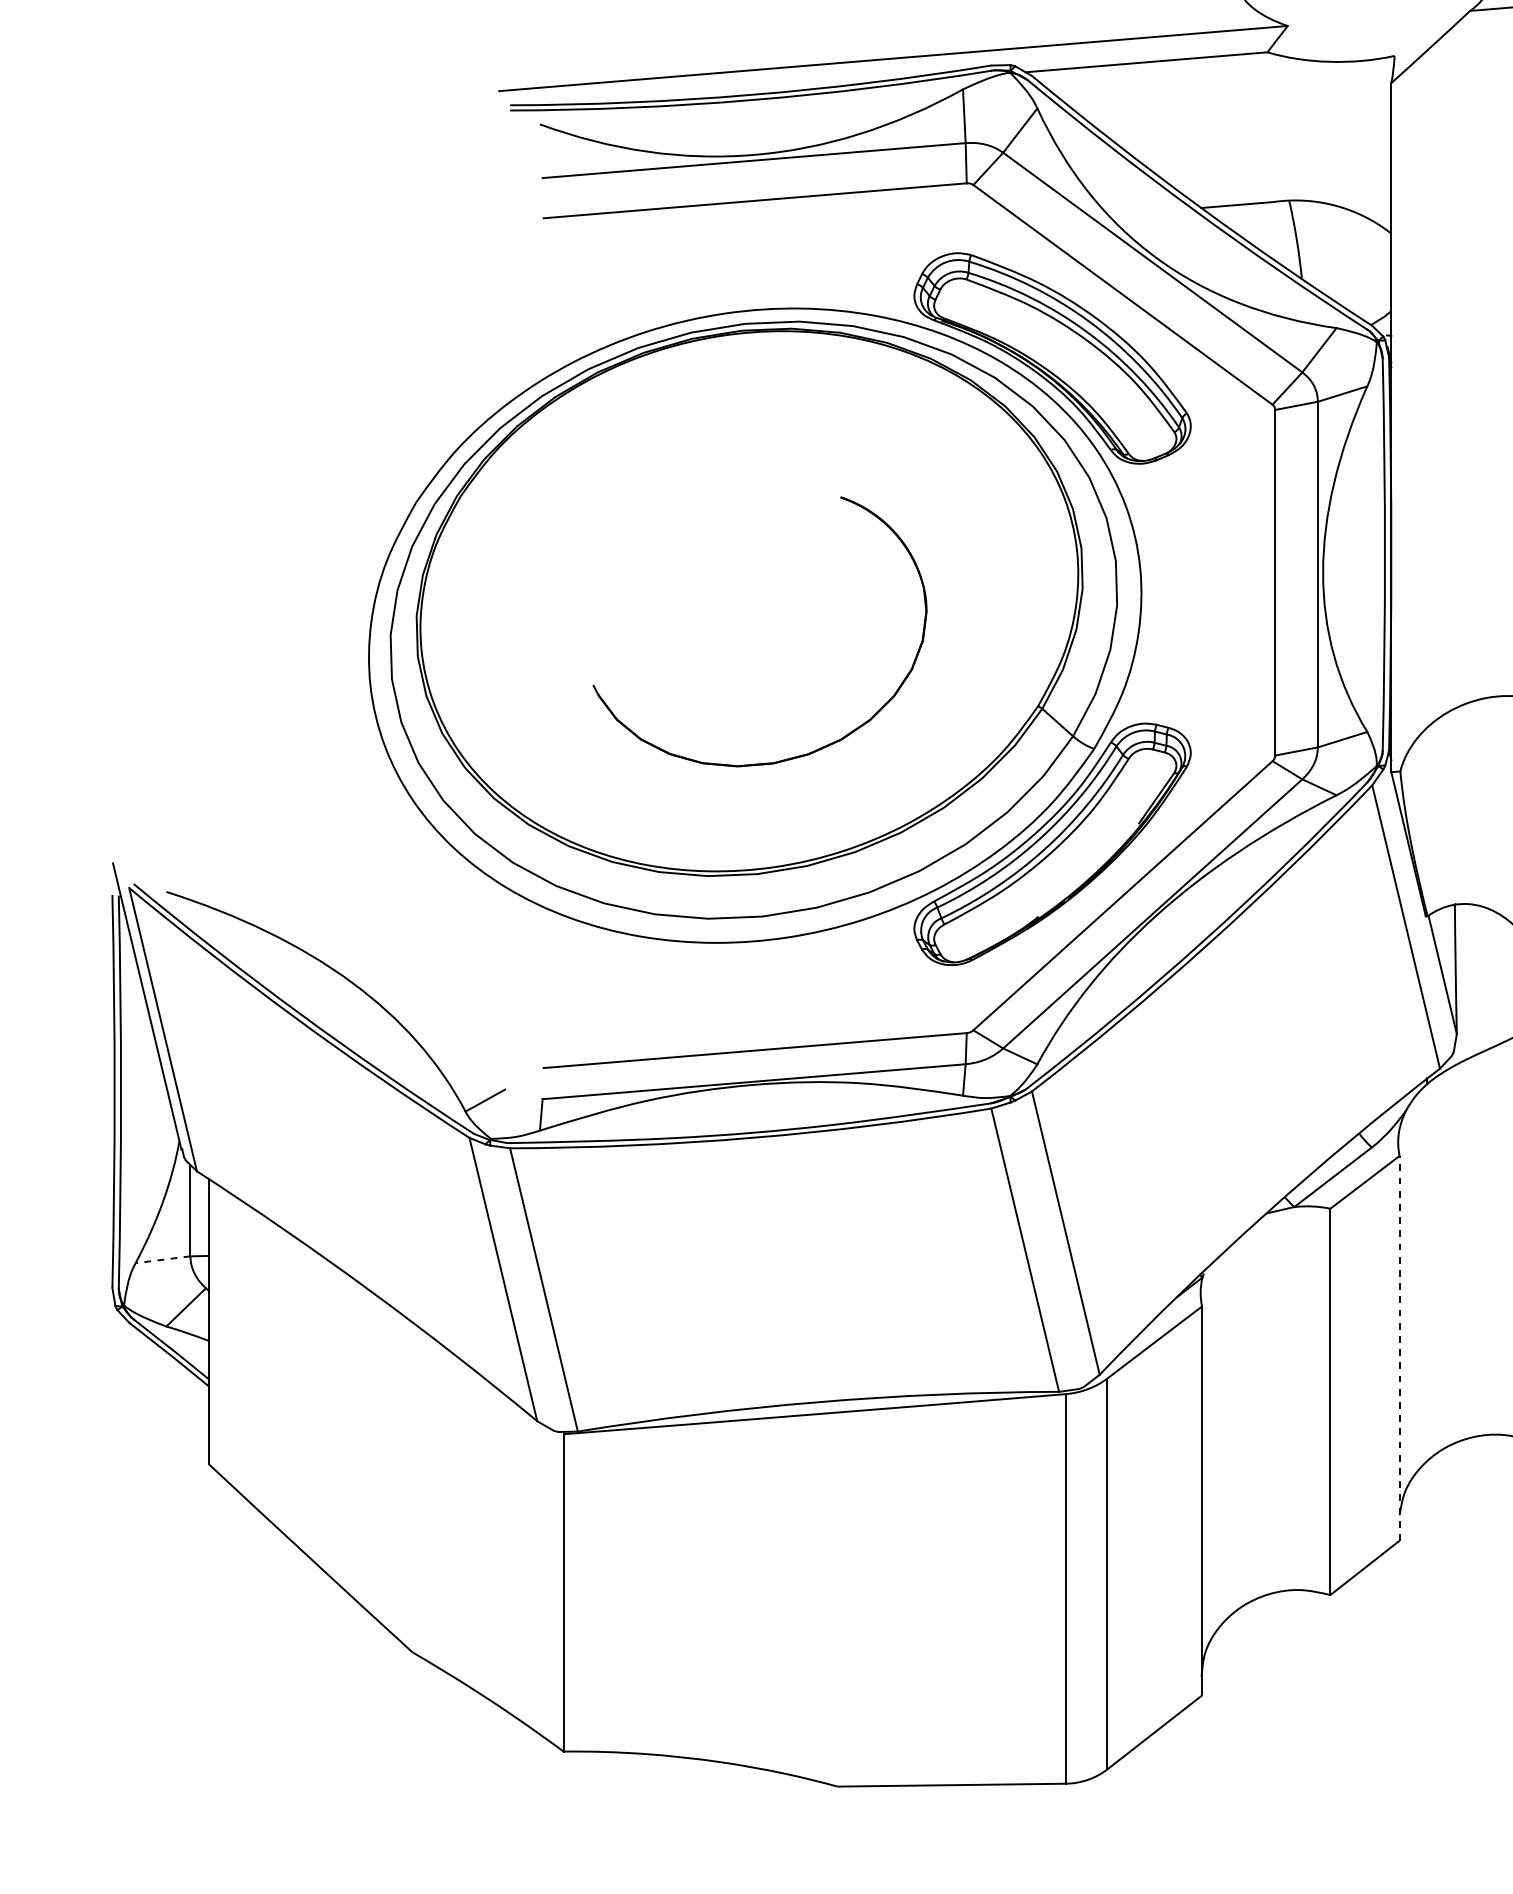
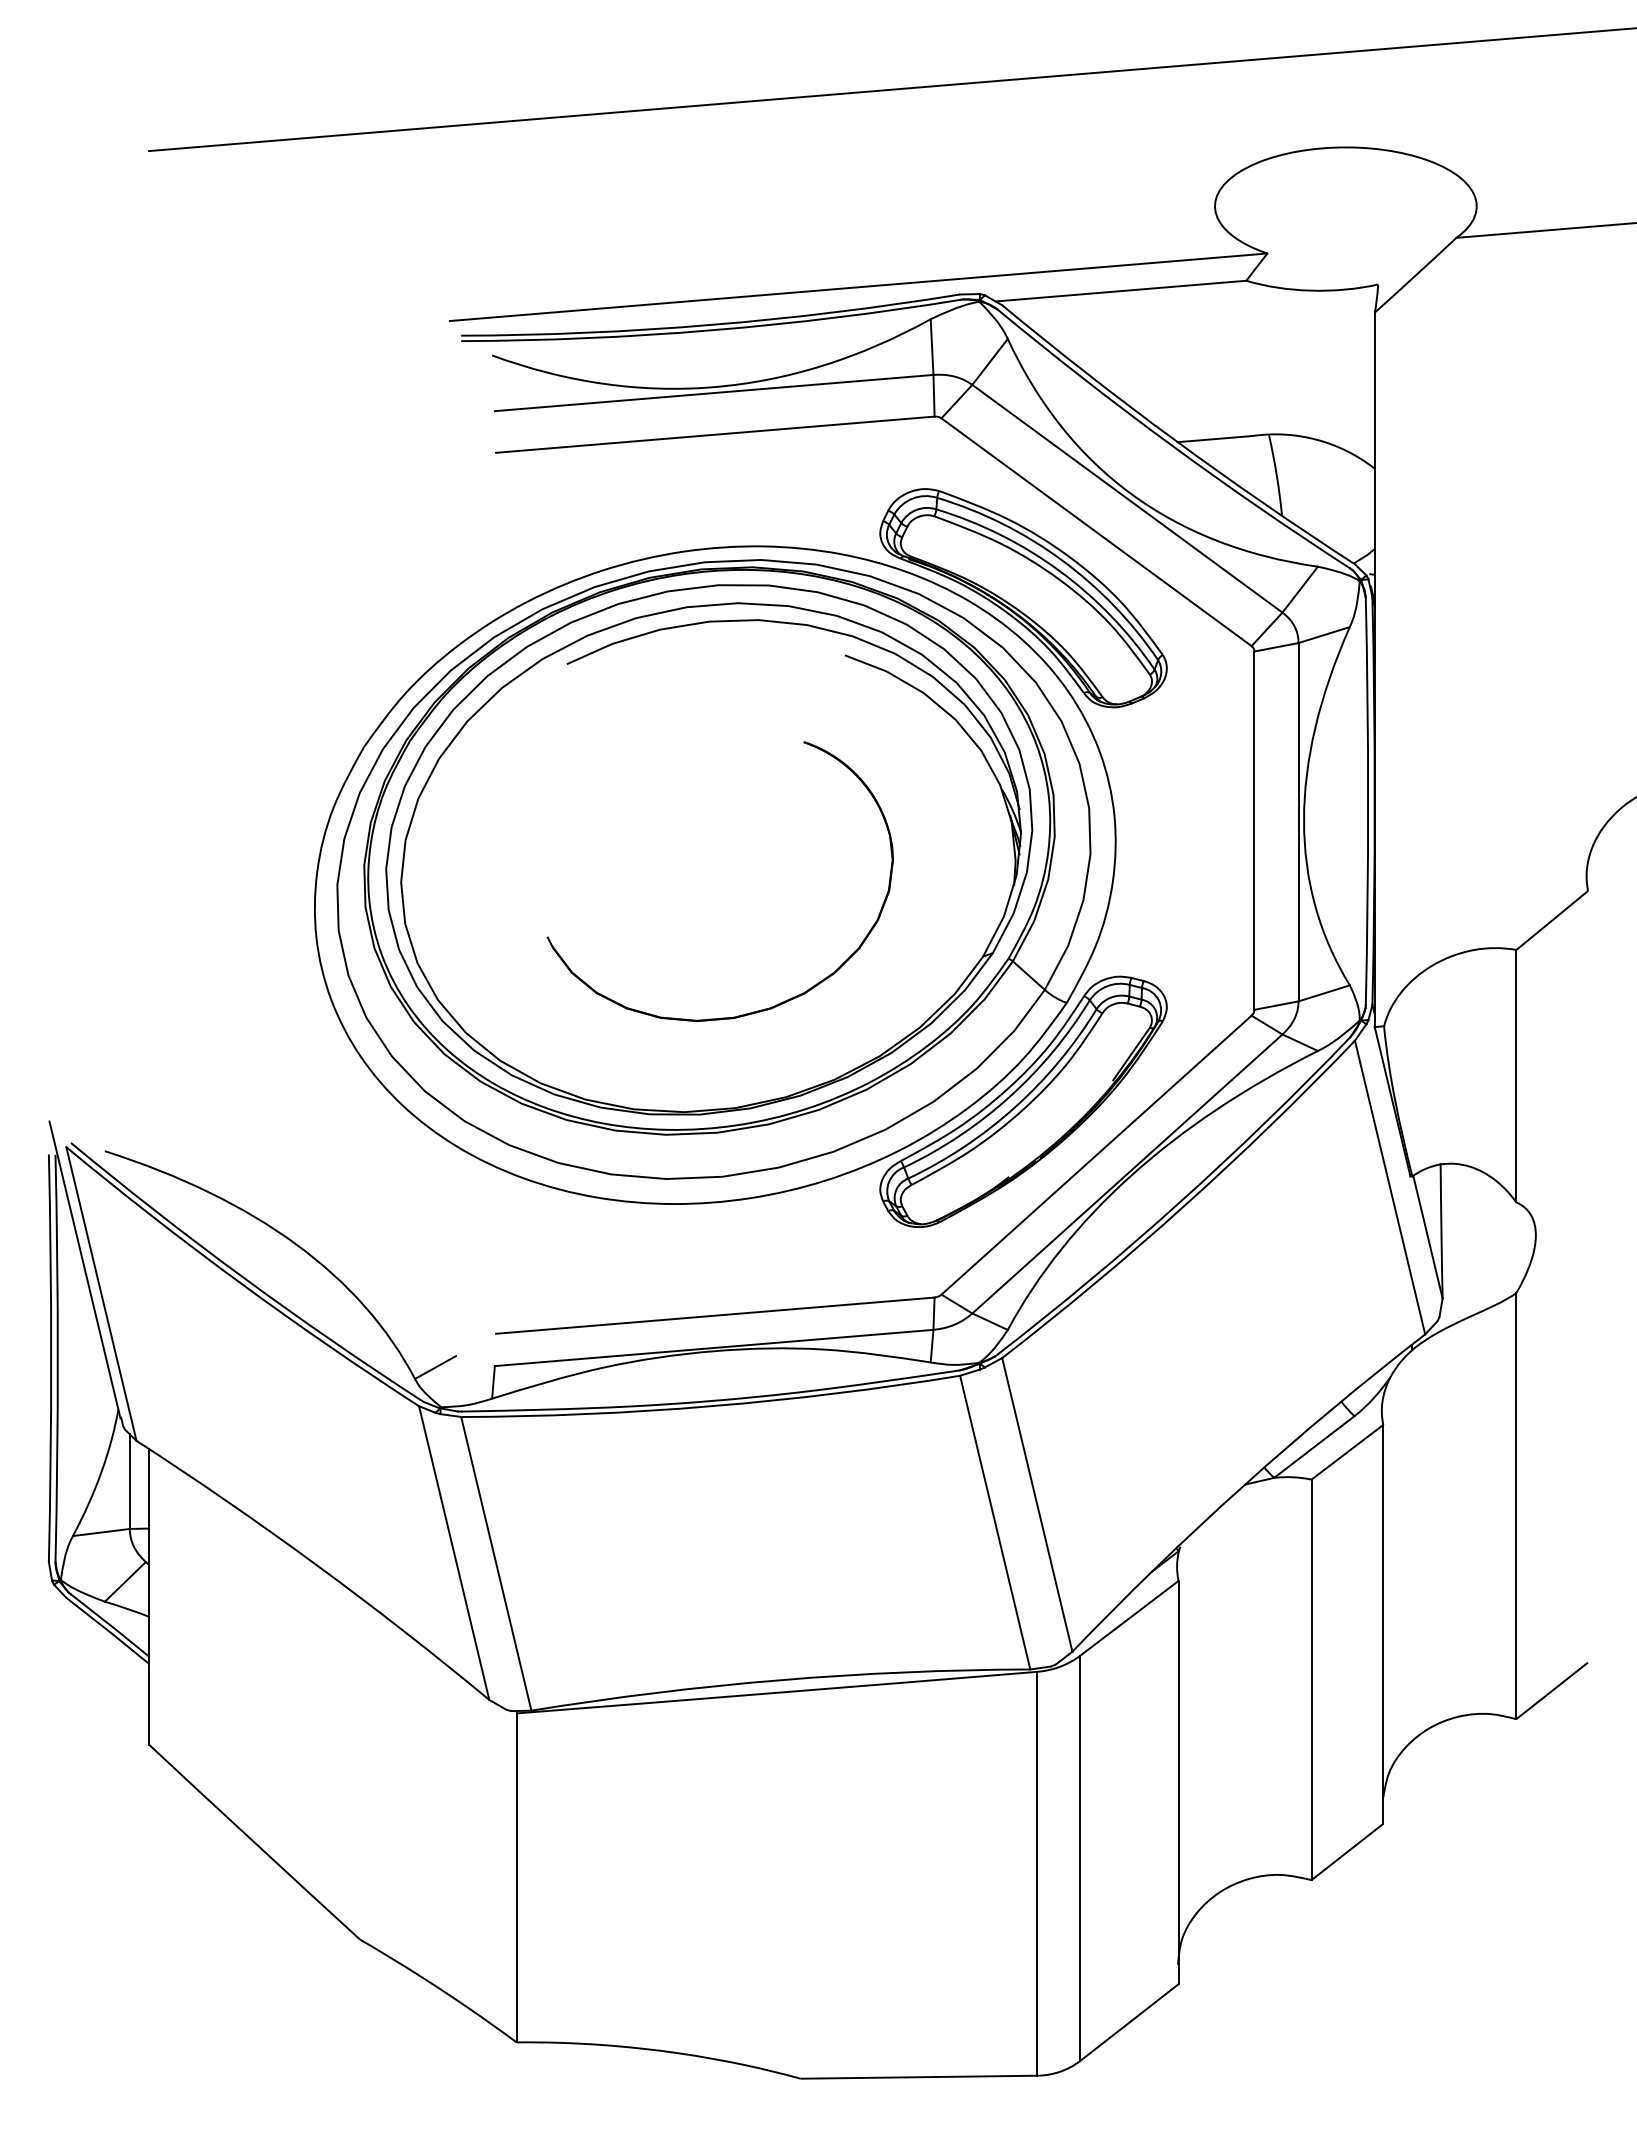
part: (749, 600) -> (709, 849), added
line: (163, 1259) -> (101, 1532), dashed -> solid
line: (1399, 1347) -> (1383, 1623), dashed -> solid

